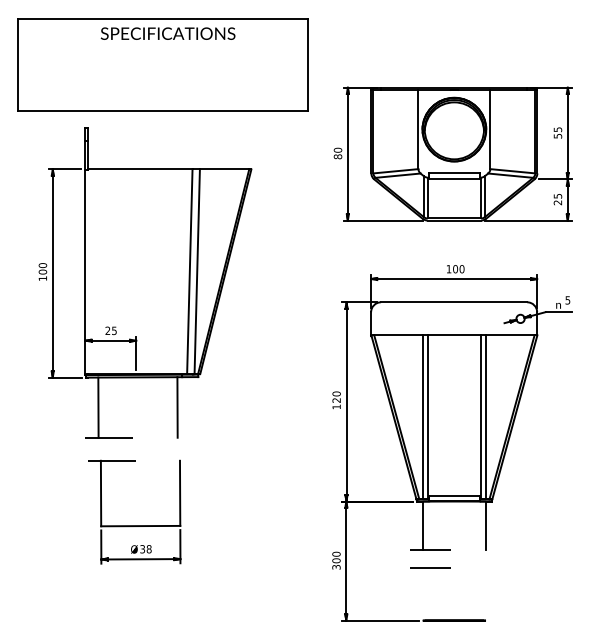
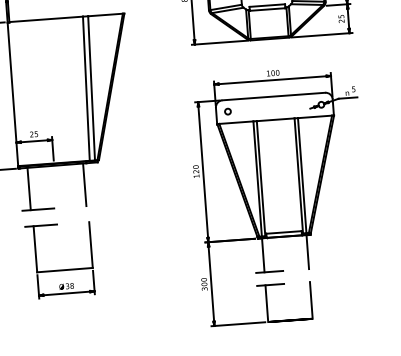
circle: (387, 318) -> (227, 111), added
line: (422, 594) -> (266, 303), added
line: (486, 594) -> (311, 300), added

